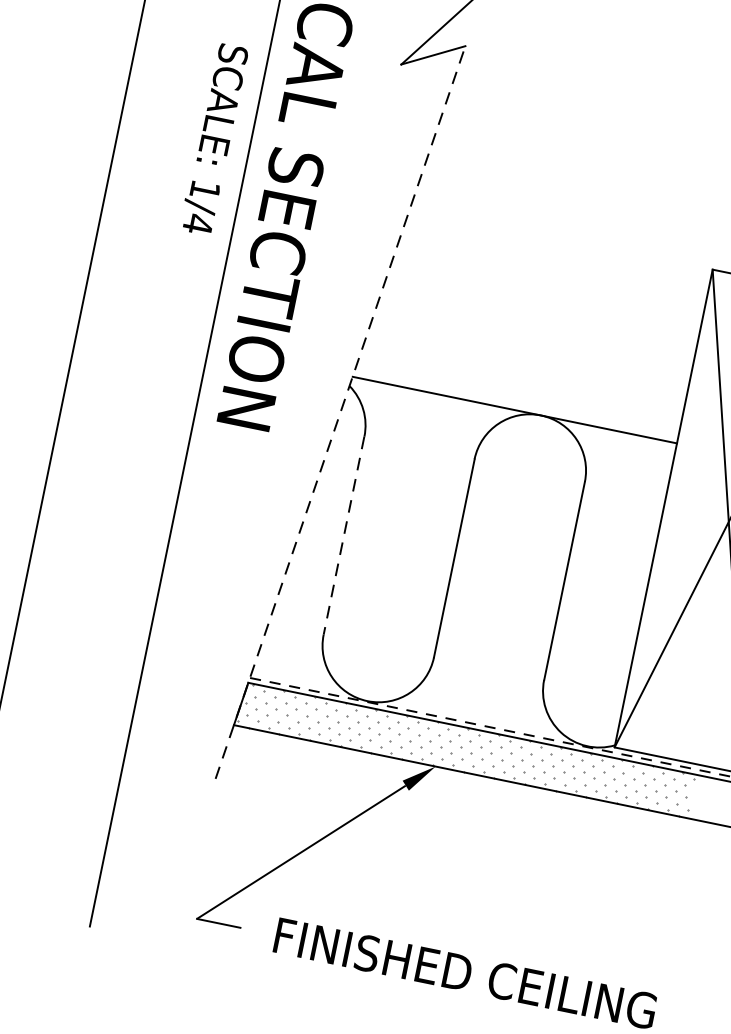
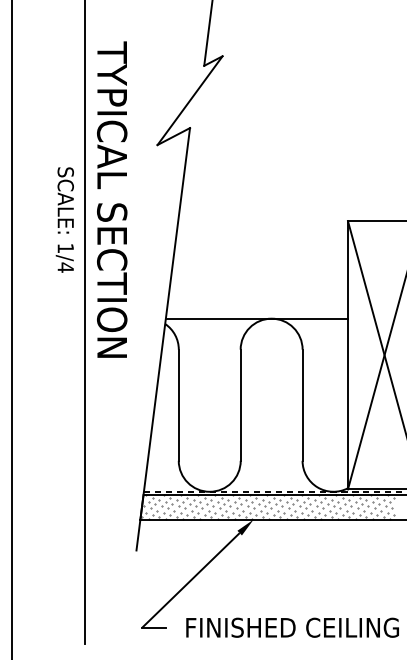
text: (213, 138) -> (64, 219), moved
line: (340, 412) -> (163, 339), dashed -> solid
line: (343, 536) -> (178, 405), dashed -> solid

